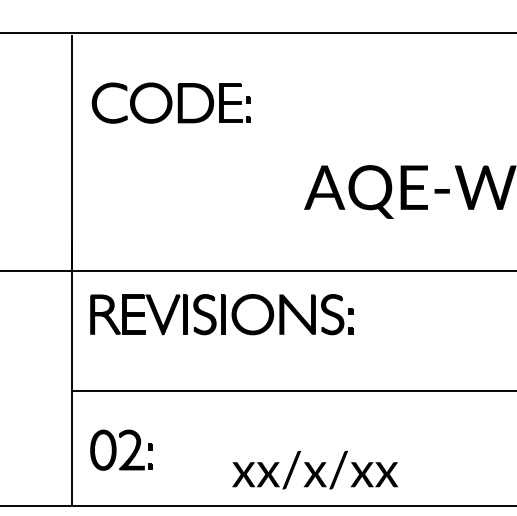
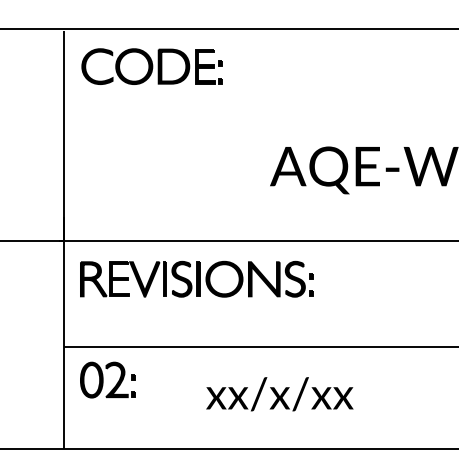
part: (170, 102) -> (151, 66), moved
part: (121, 449) -> (107, 379), moved
text: (314, 469) -> (279, 393), moved

